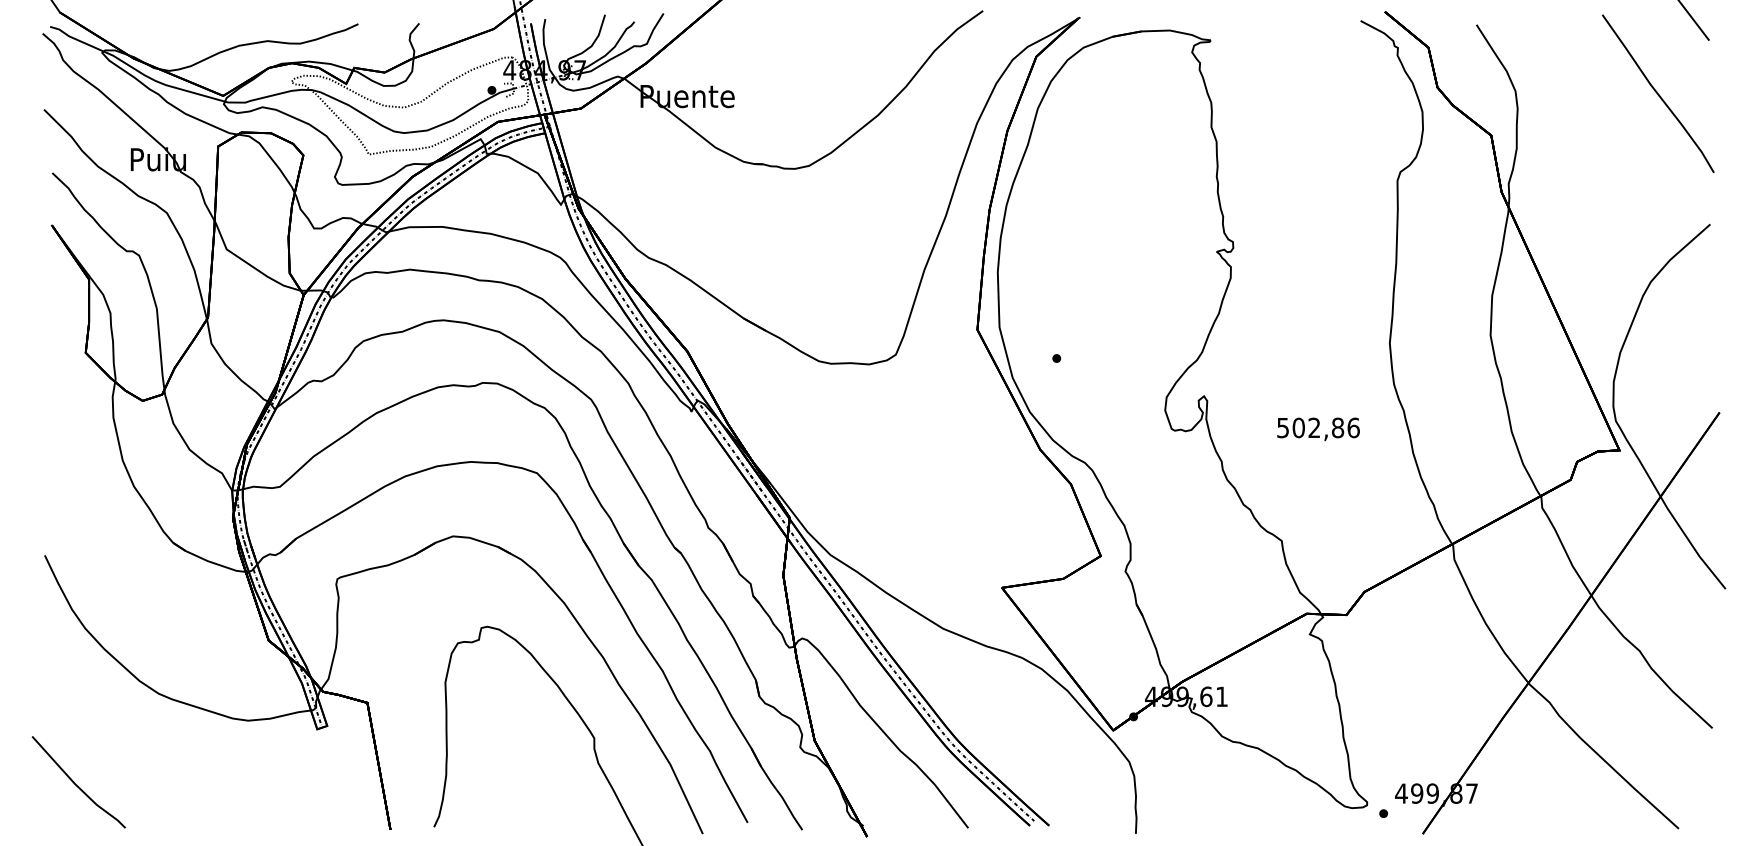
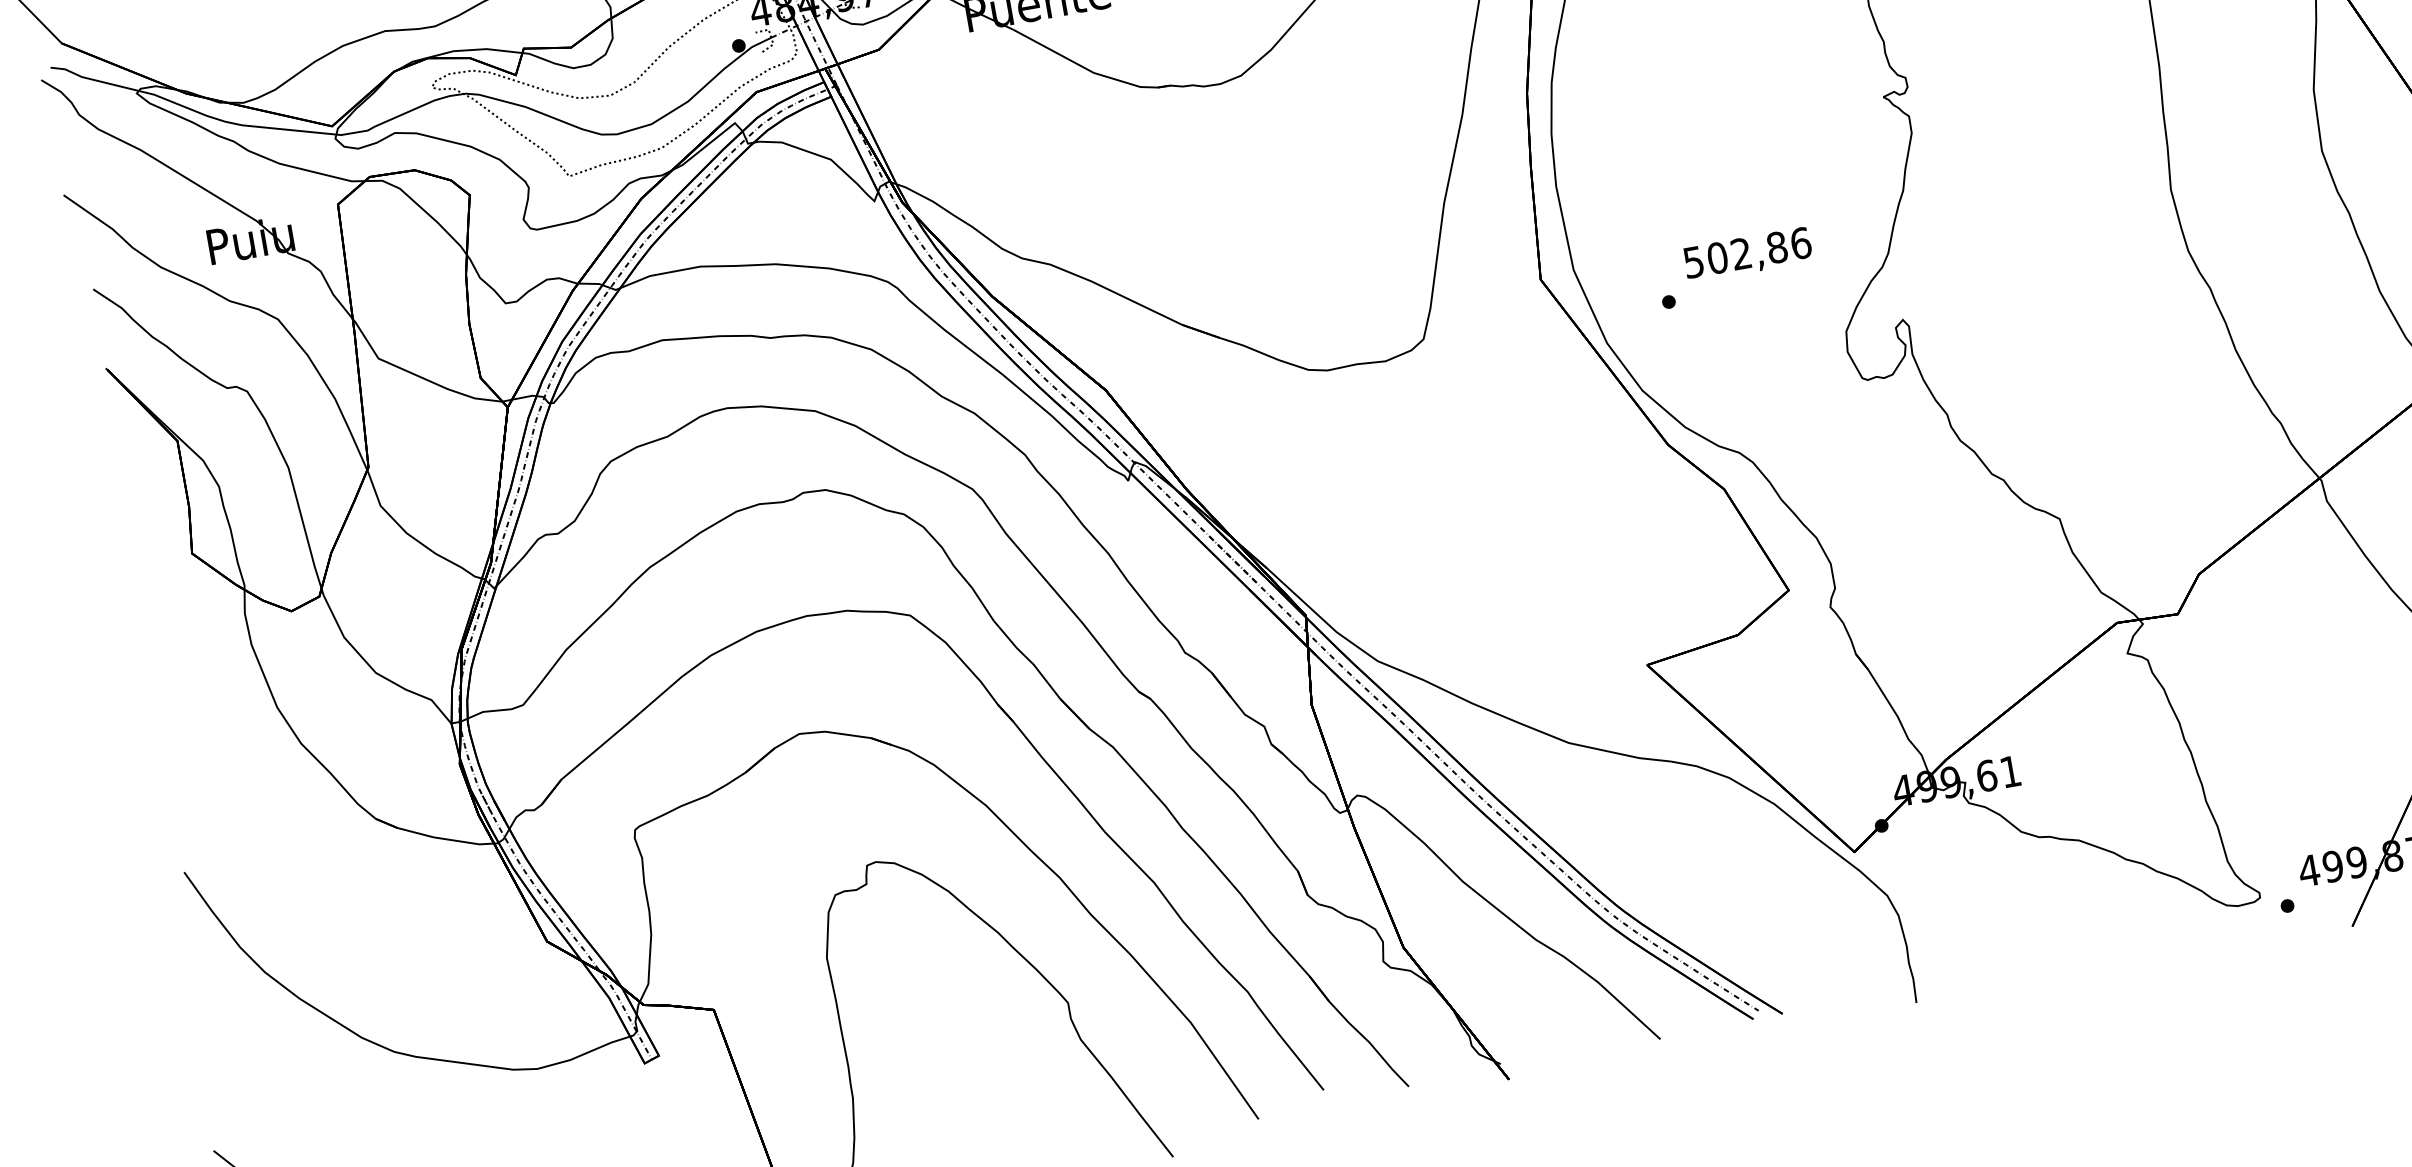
text: (1318, 428) -> (1747, 253), moved

